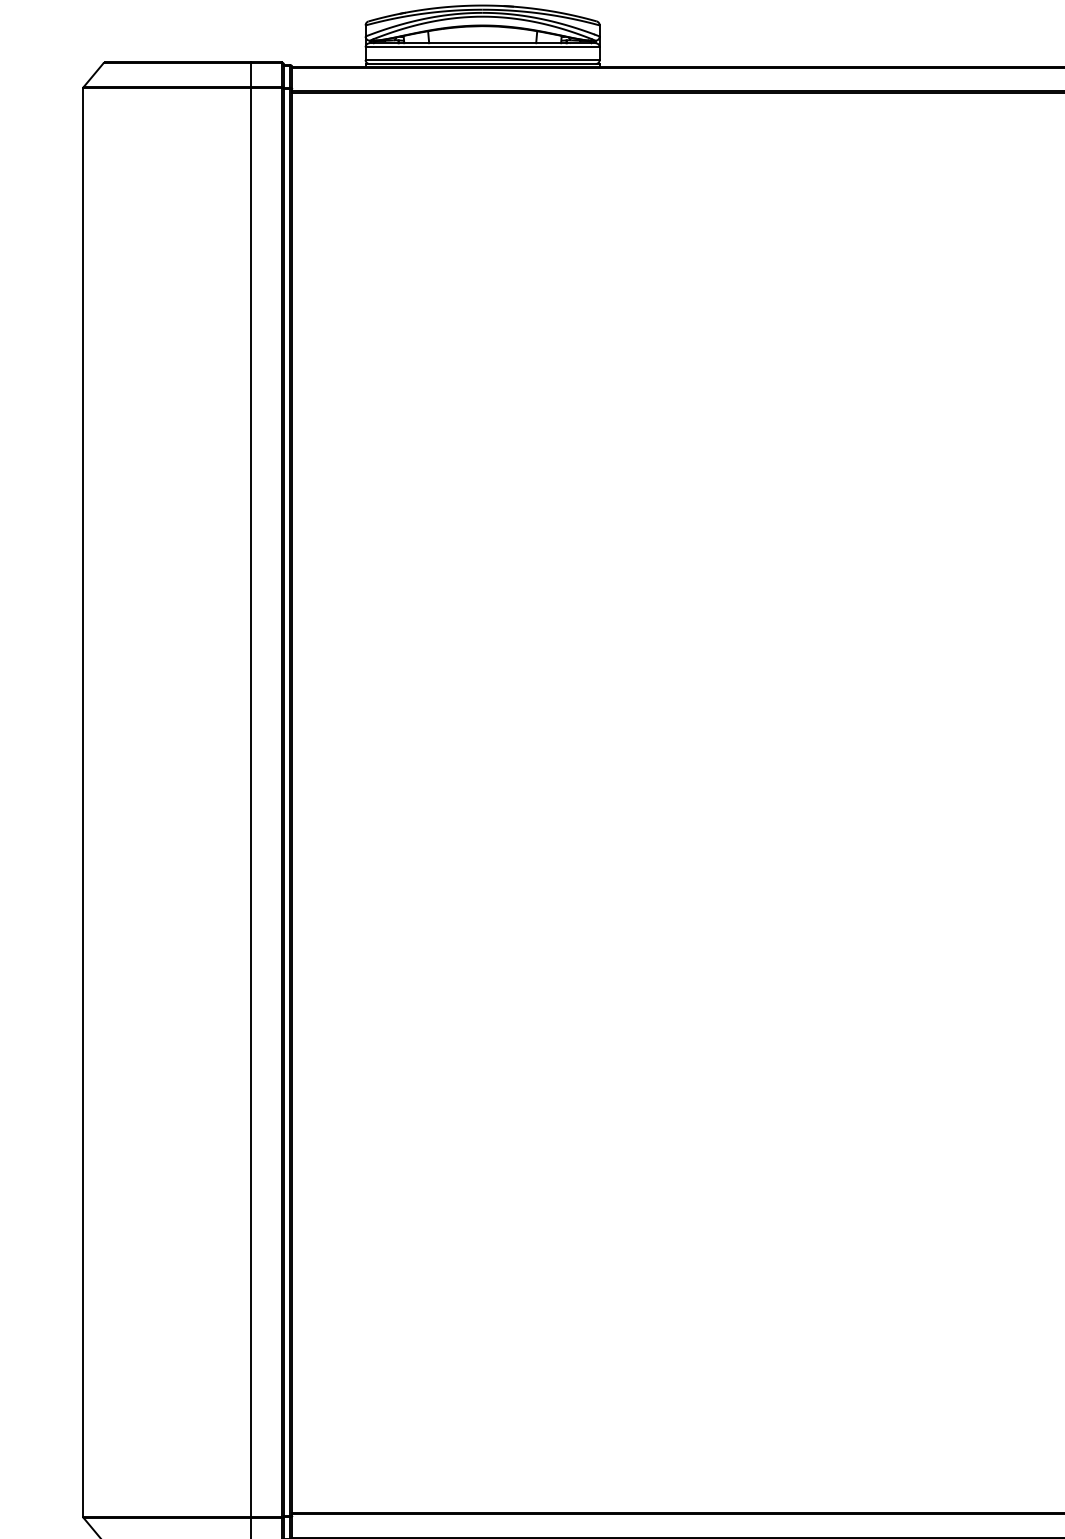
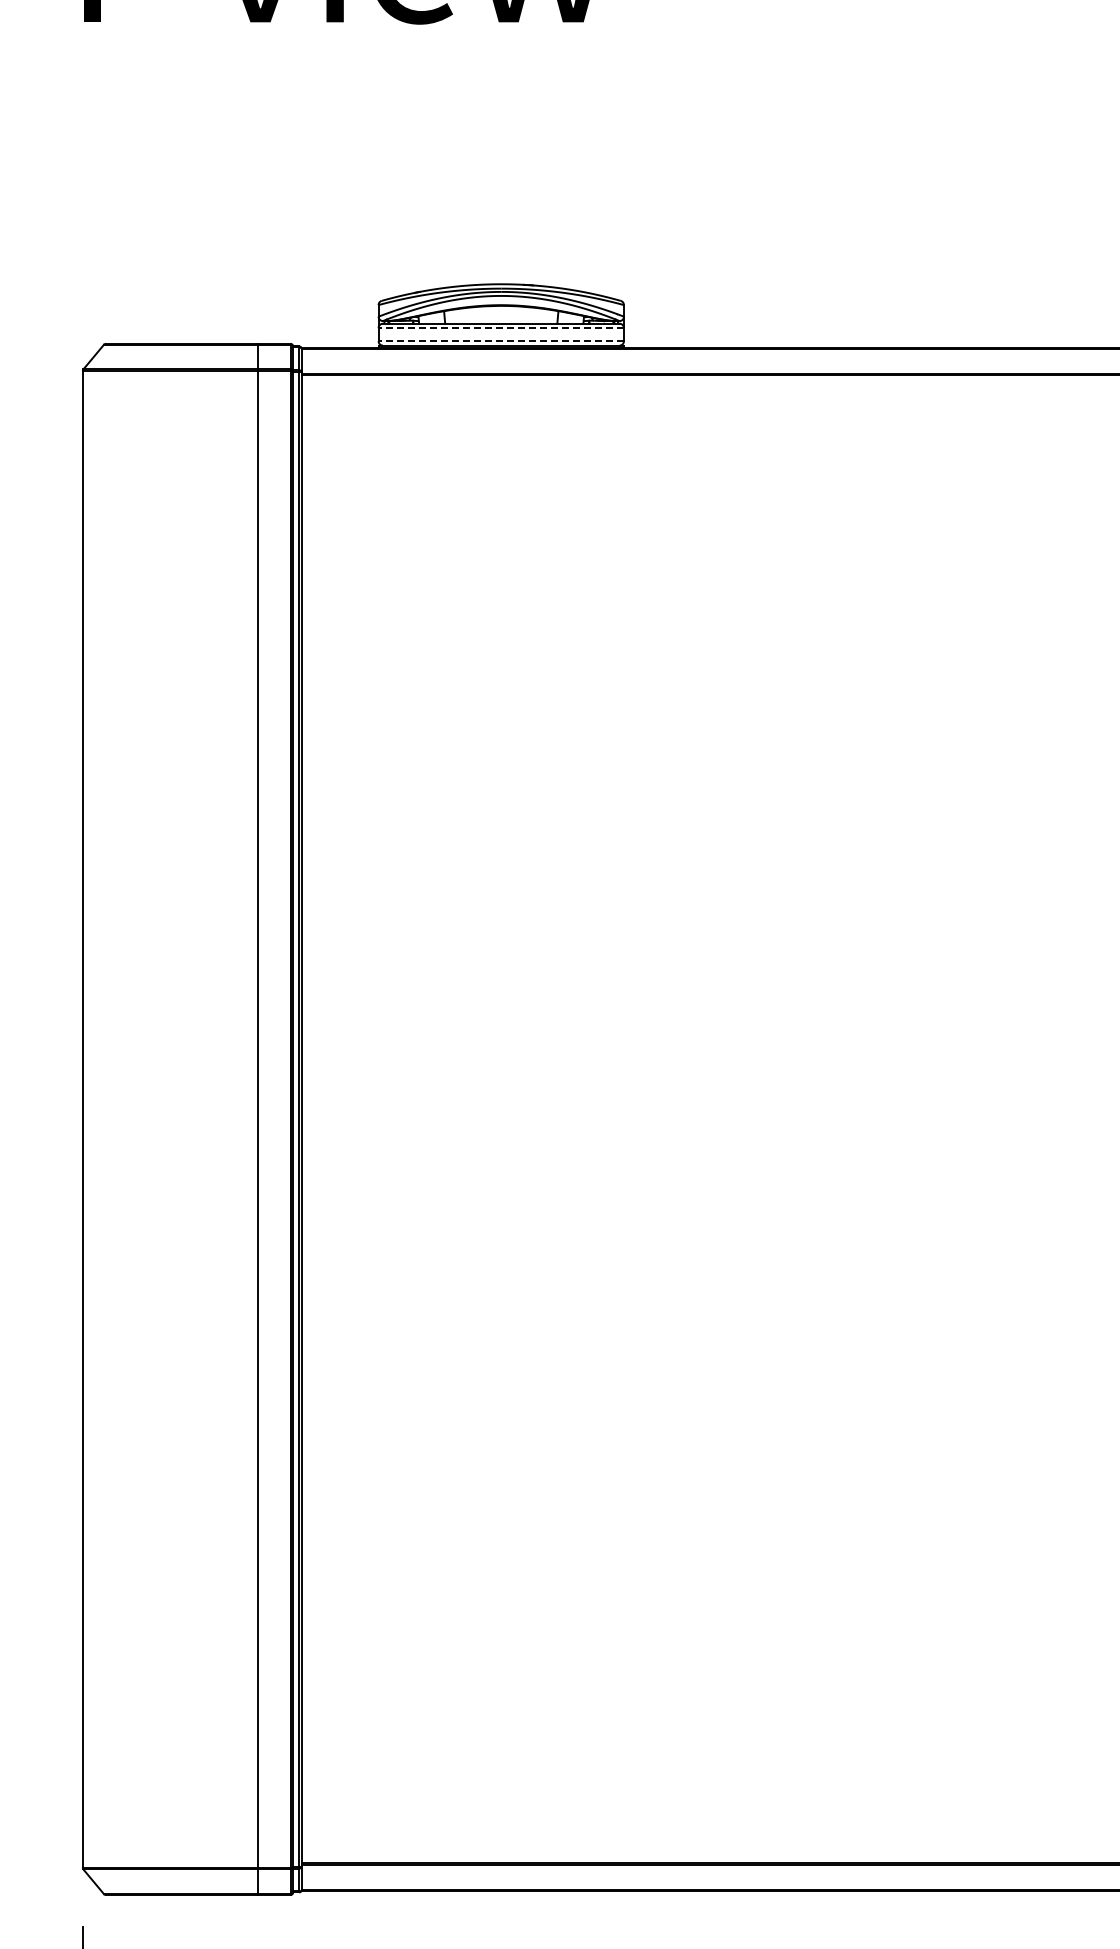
line: (482, 47) -> (501, 328), solid -> dashed
line: (482, 60) -> (501, 341), solid -> dashed

